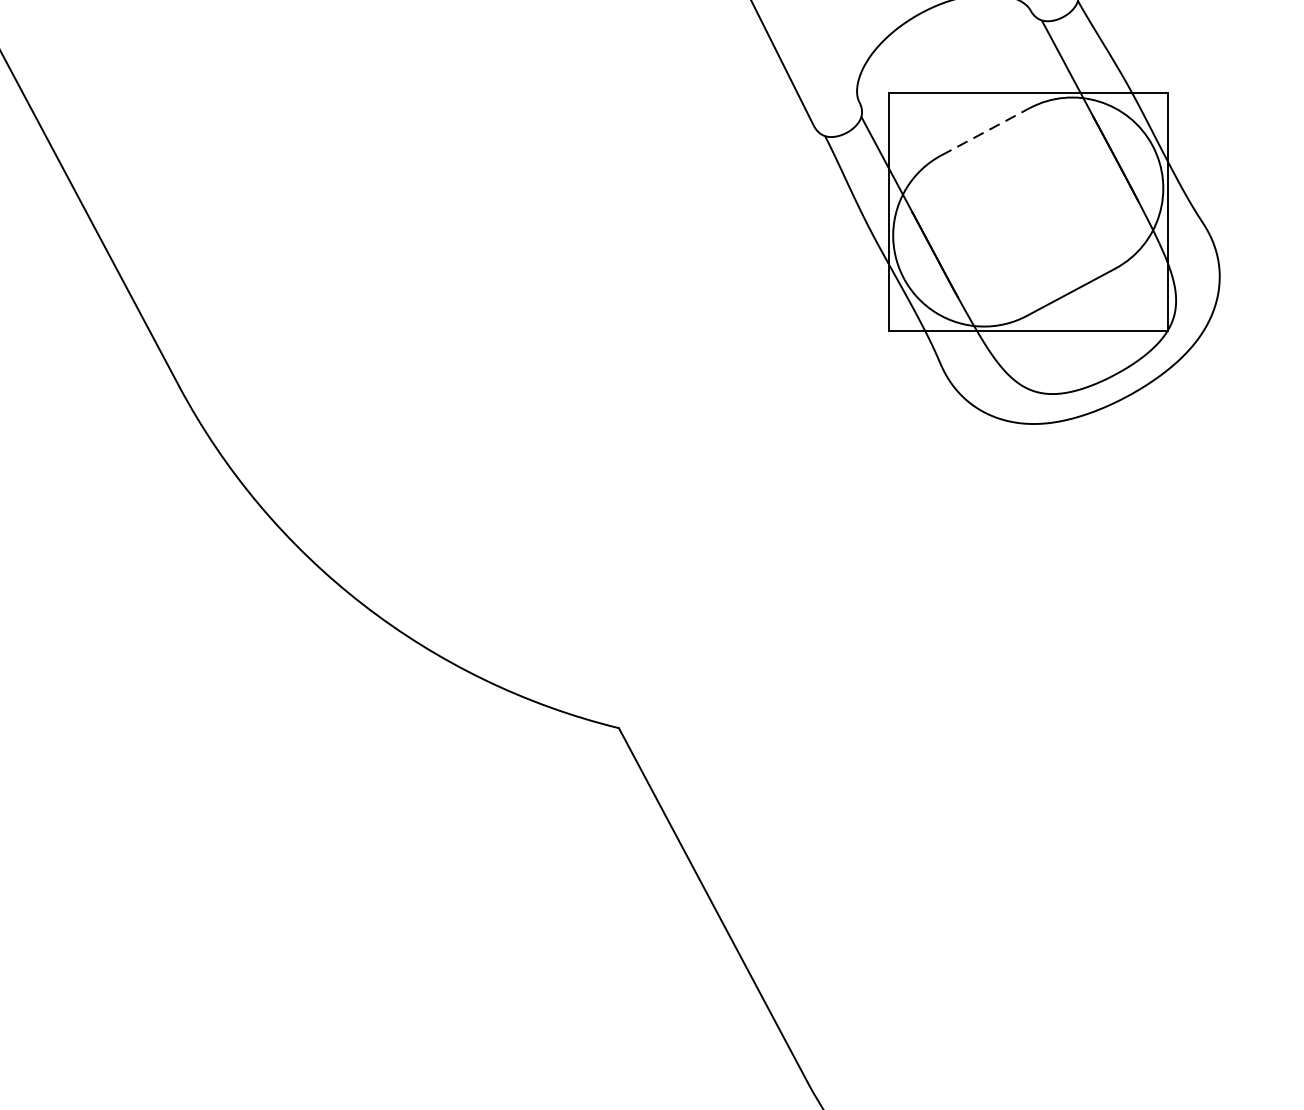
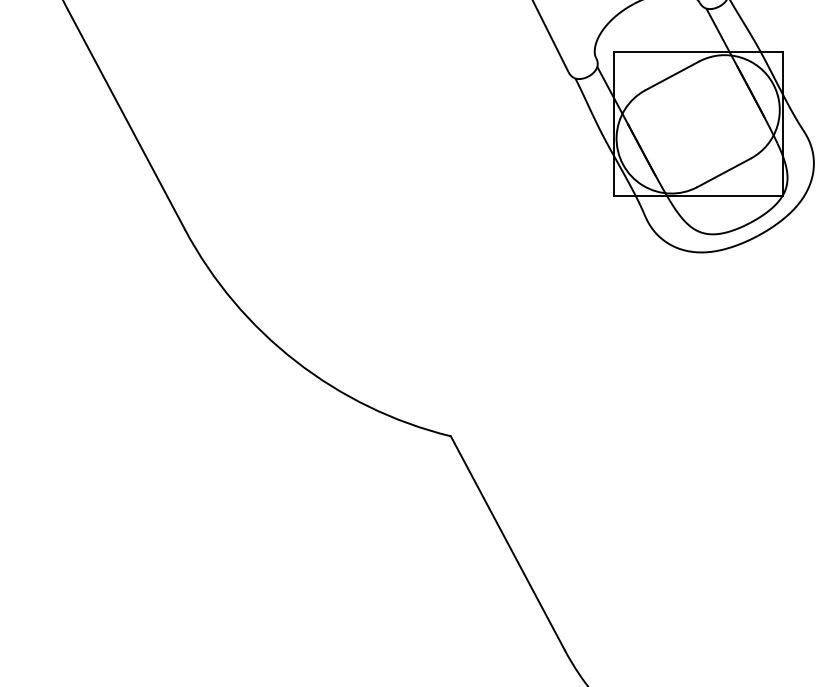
line: (985, 131) -> (672, 75), dashed -> solid

